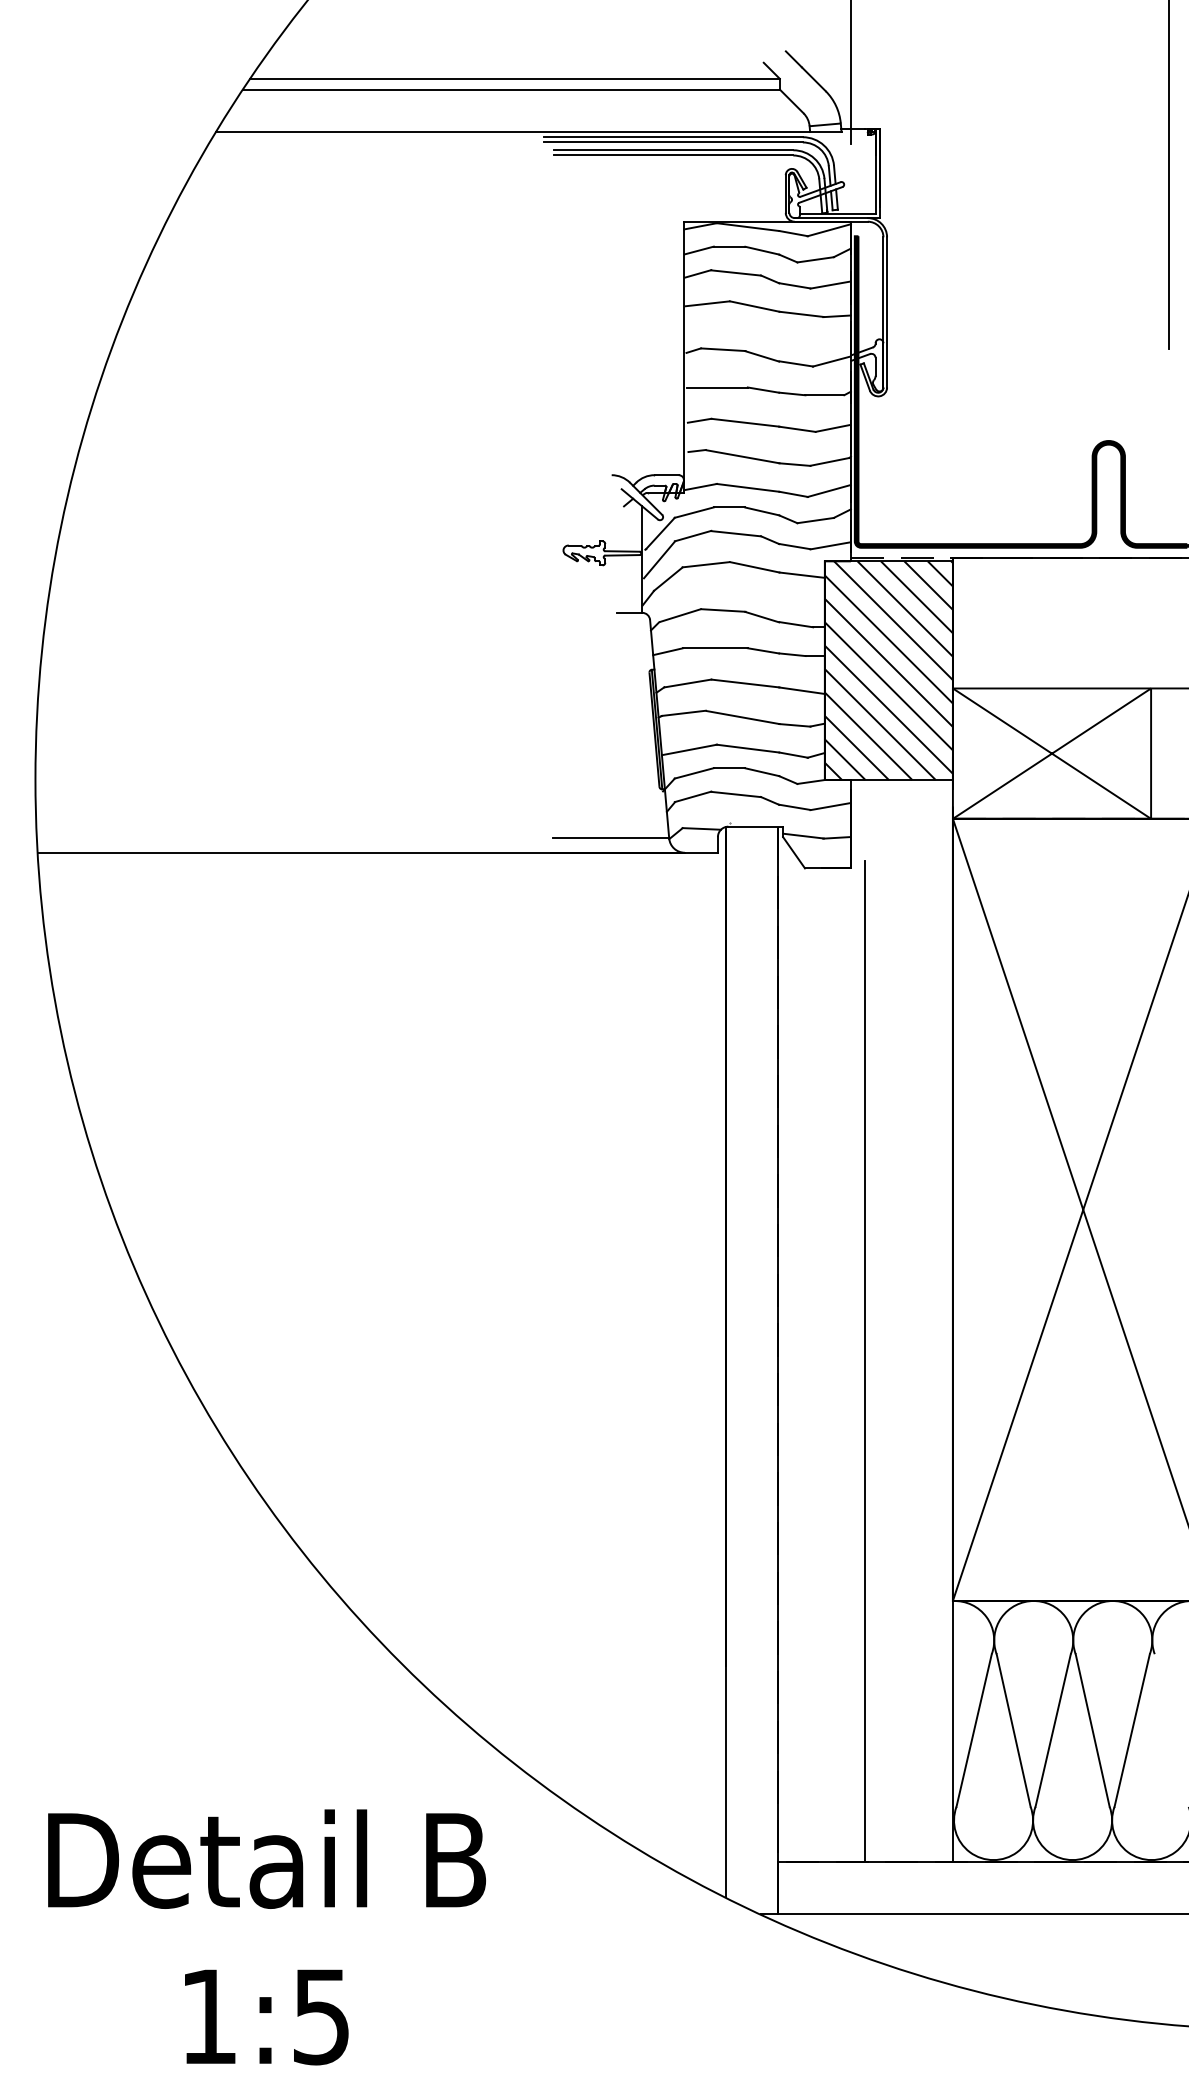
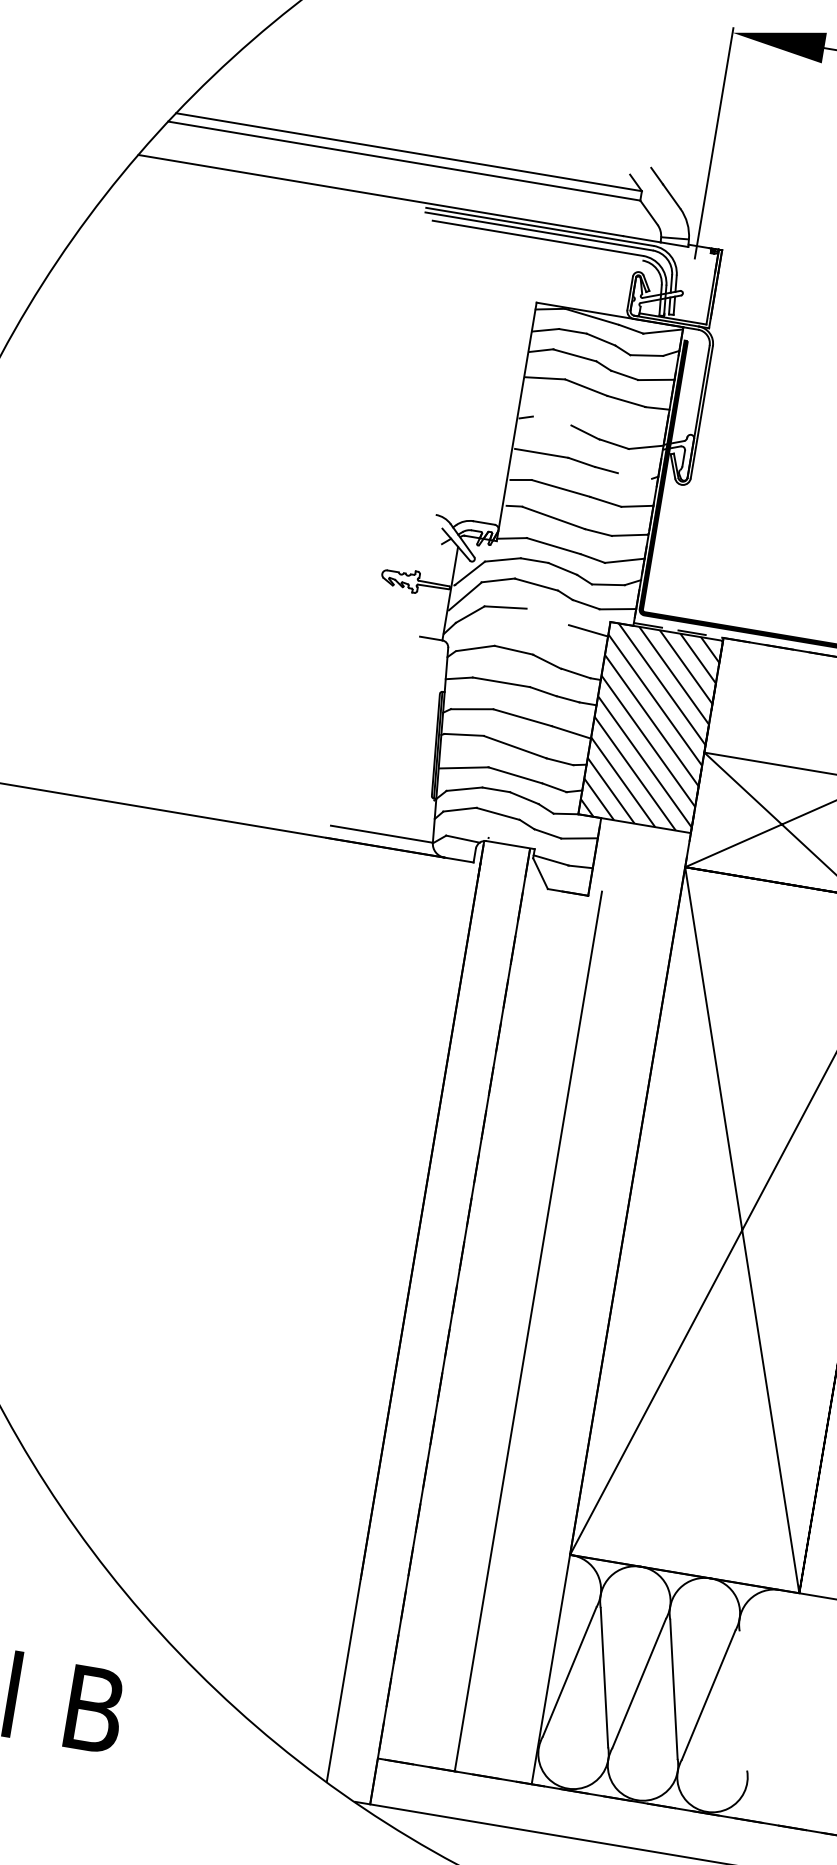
line: (673, 155) -> (537, 242), removed
line: (723, 349) -> (552, 420), removed
line: (824, 395) -> (634, 476), removed
line: (754, 567) -> (547, 617), removed

